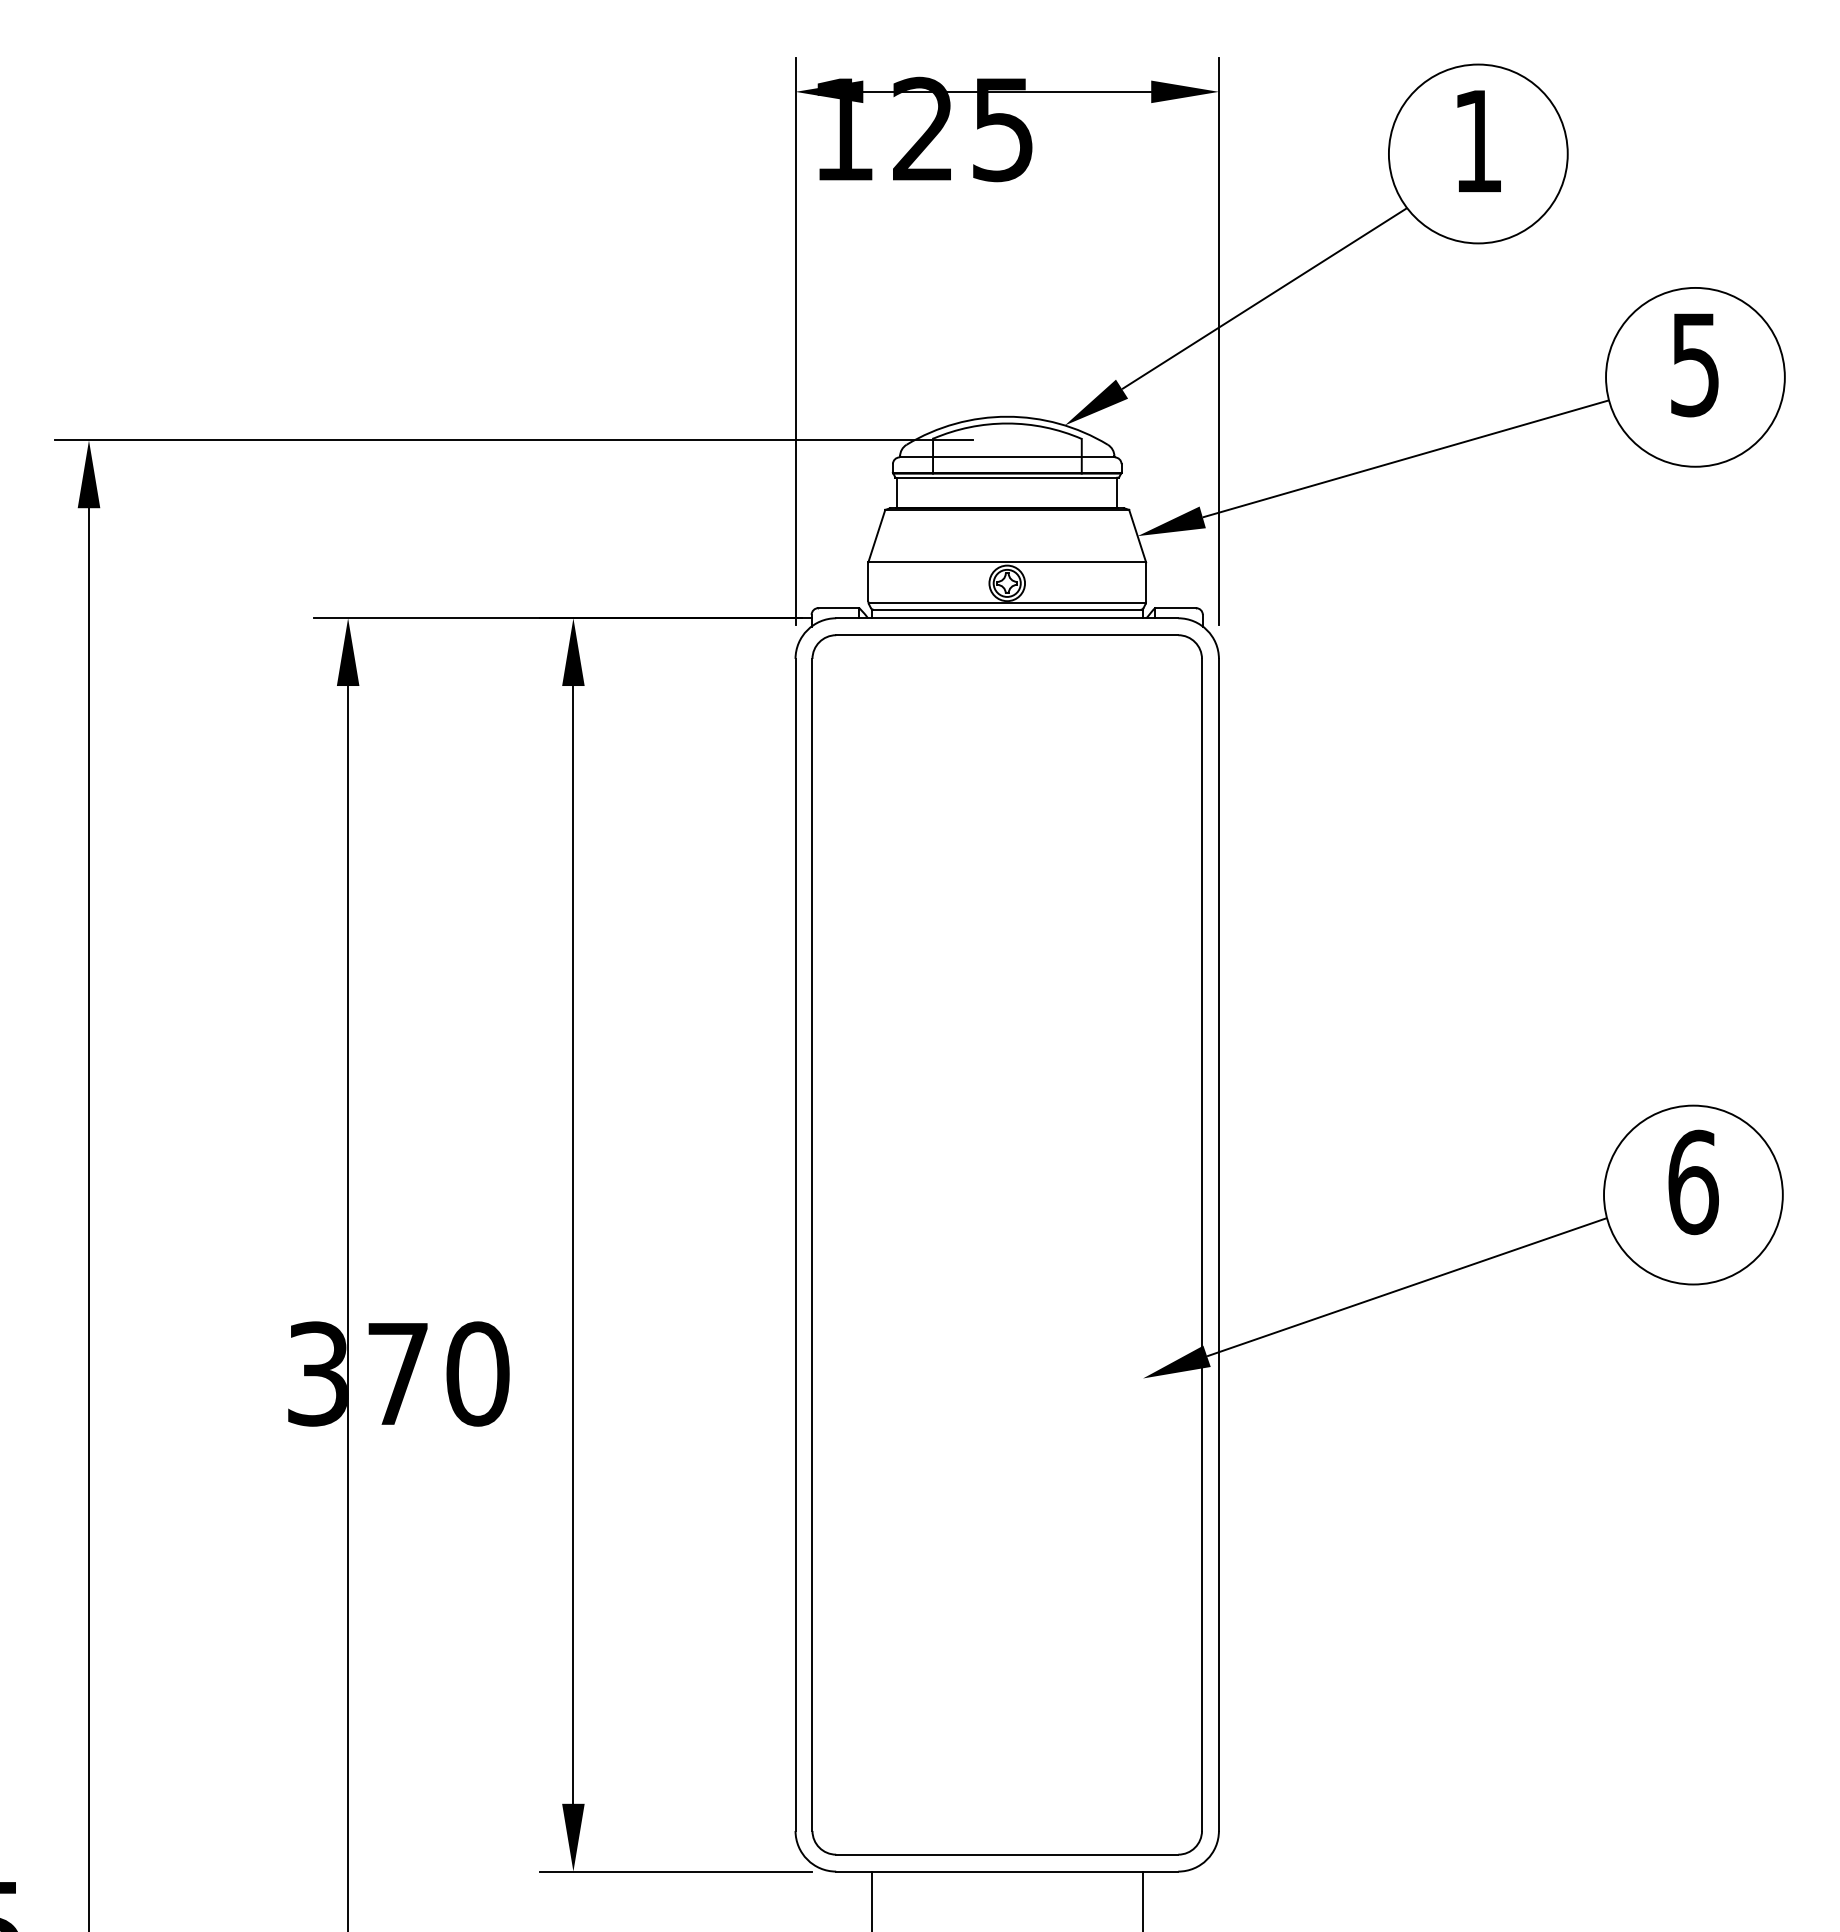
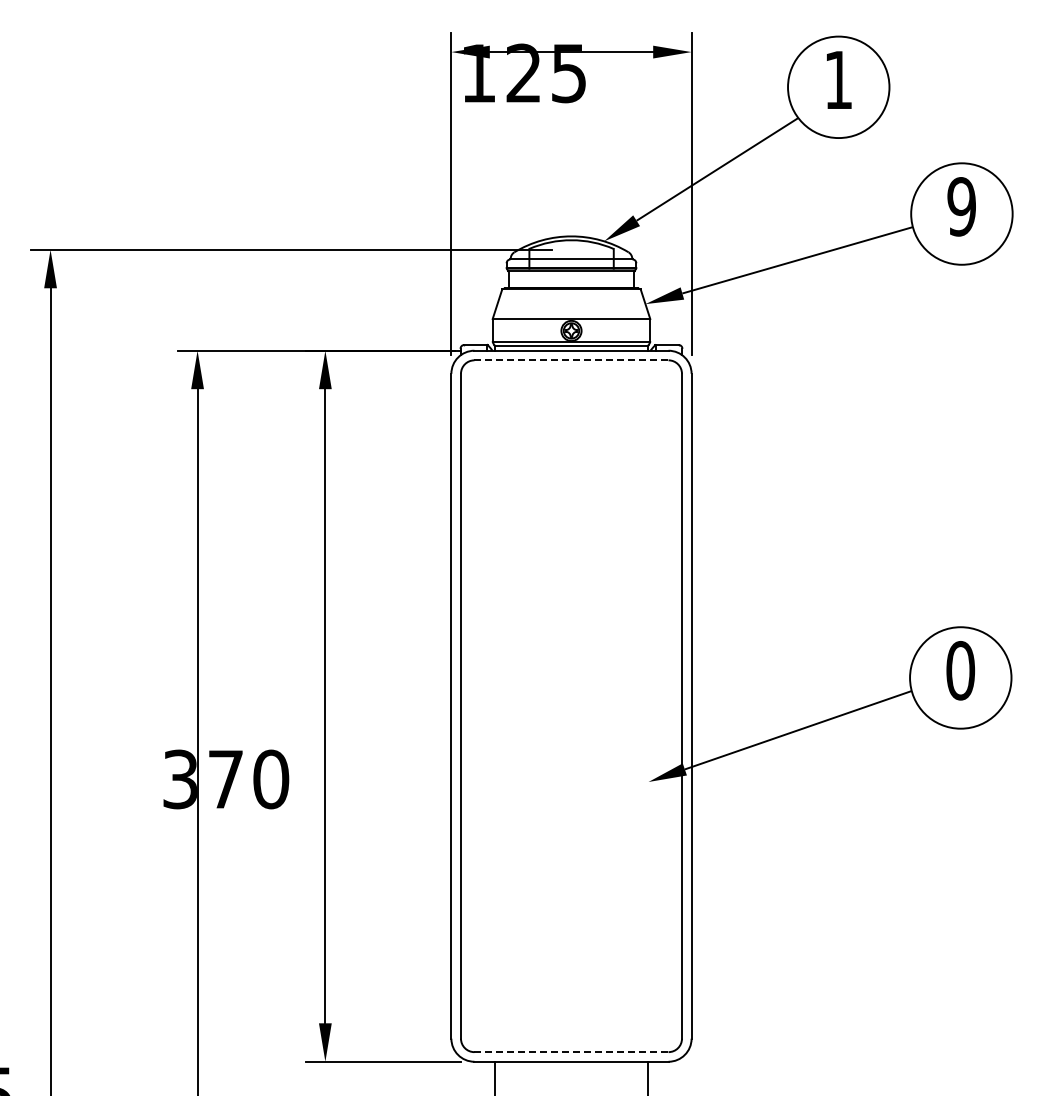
text: (1694, 364) -> (961, 206), 5 -> 9
line: (1007, 635) -> (571, 360), solid -> dashed
text: (1692, 1181) -> (960, 670), 6 -> 0
line: (1007, 1855) -> (571, 1052), solid -> dashed

